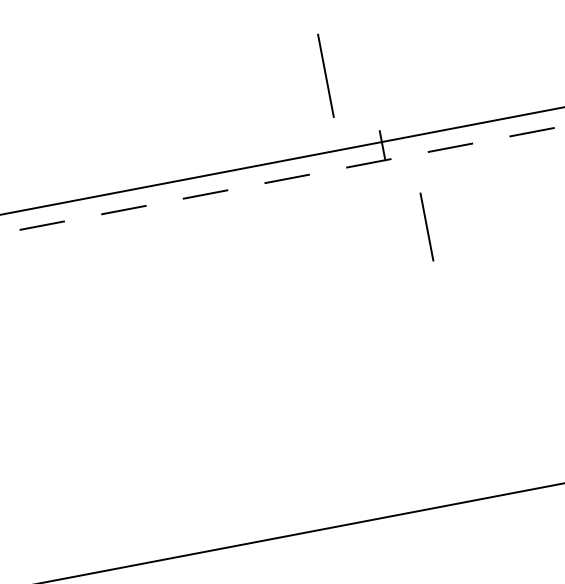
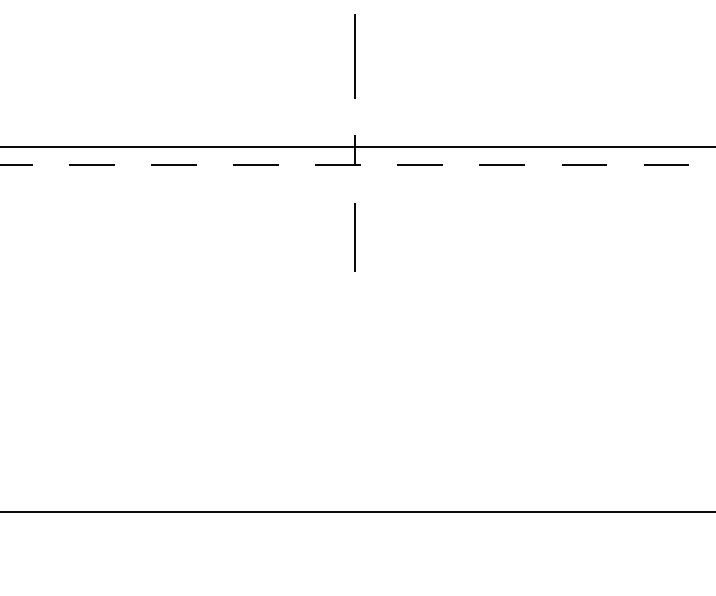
line: (325, 76) -> (354, 56), moved
line: (426, 226) -> (354, 237), moved

